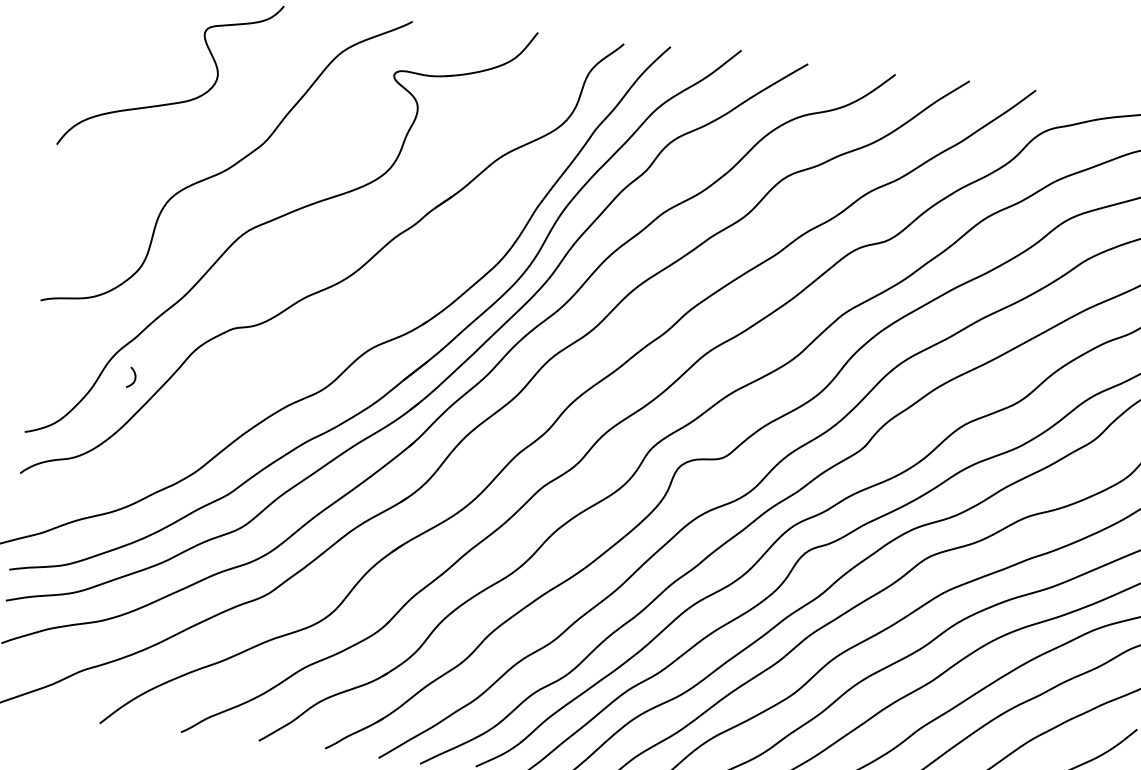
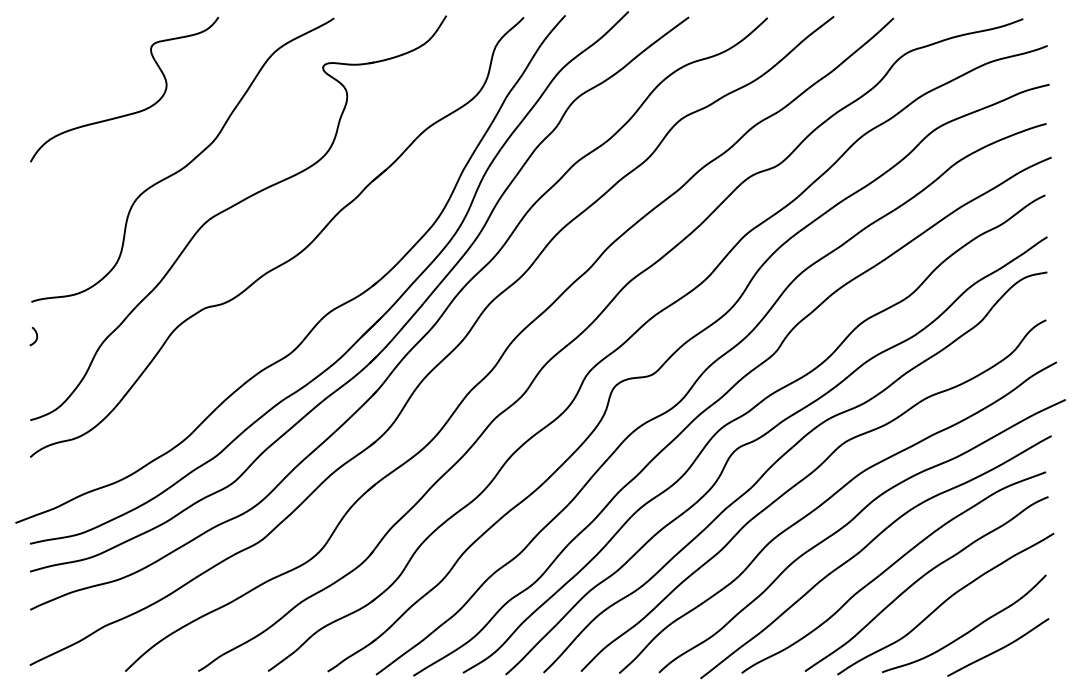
curve: (134, 377) -> (36, 336), moved

